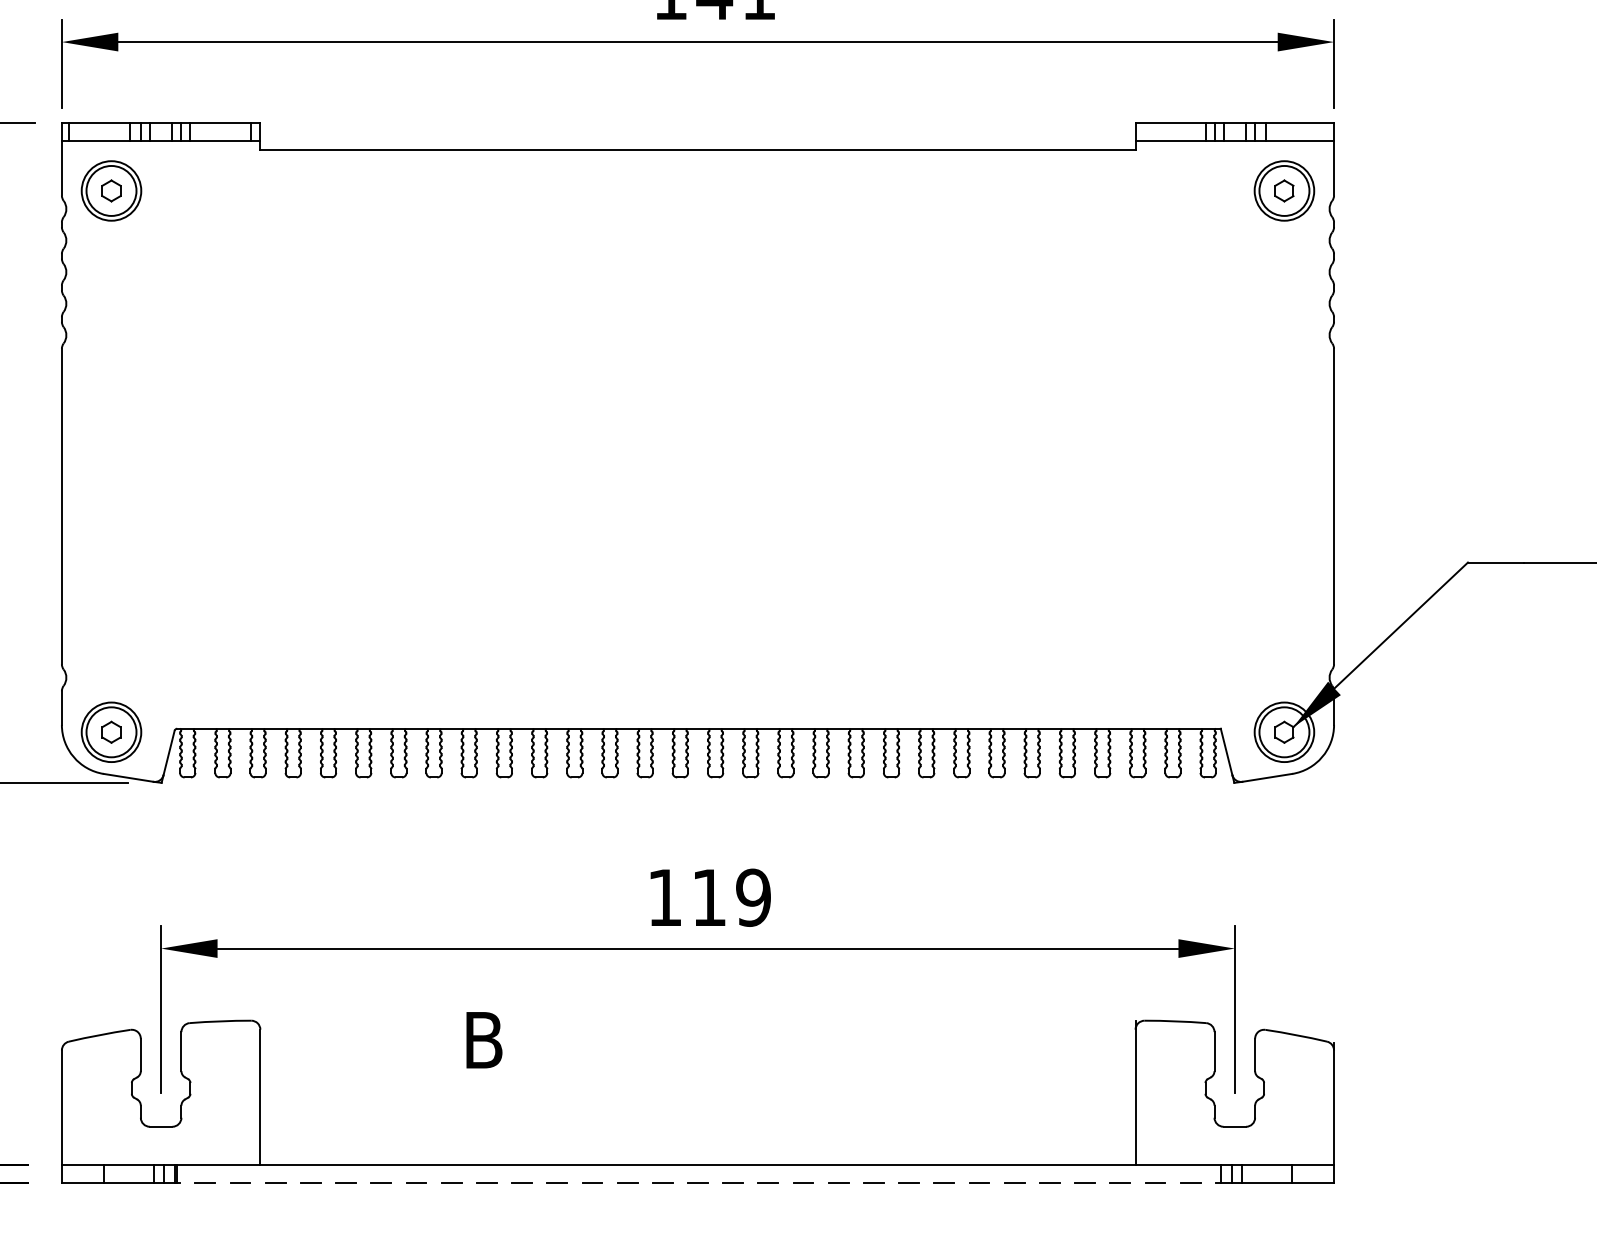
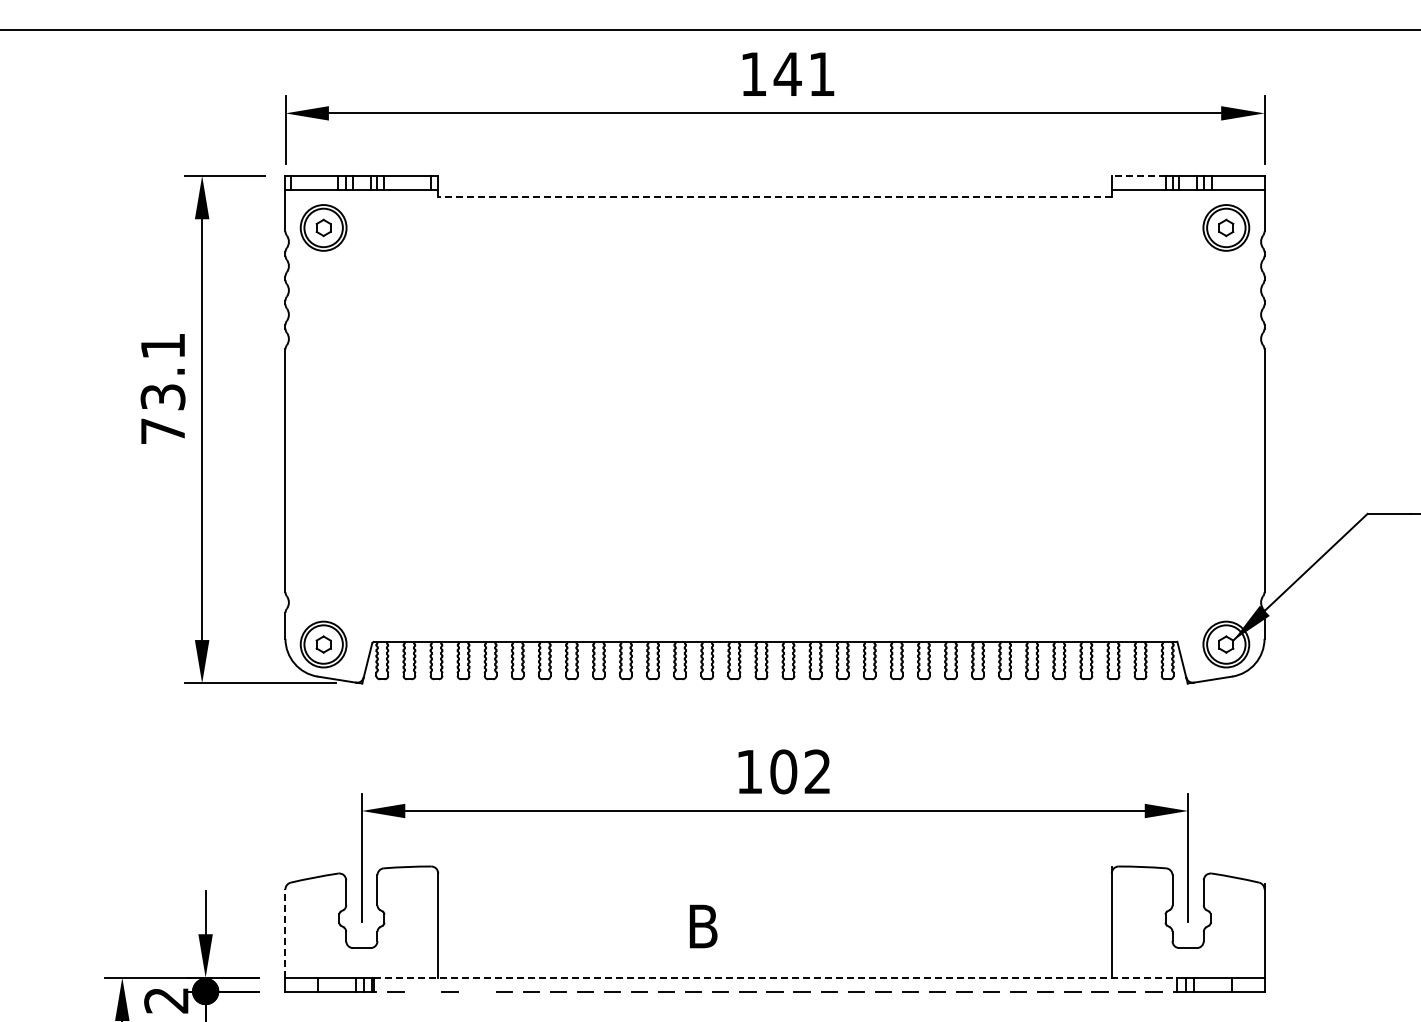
line: (1170, 122) -> (1138, 175), solid -> dashed
line: (698, 150) -> (775, 196), solid -> dashed
text: (731, 897) -> (800, 771), 119 -> 102
text: (484, 1040) -> (703, 926), moved
line: (61, 1107) -> (285, 933), solid -> dashed
line: (698, 1164) -> (775, 977), solid -> dashed
line: (239, 1183) -> (422, 991), removed
line: (310, 1183) -> (476, 991), removed

